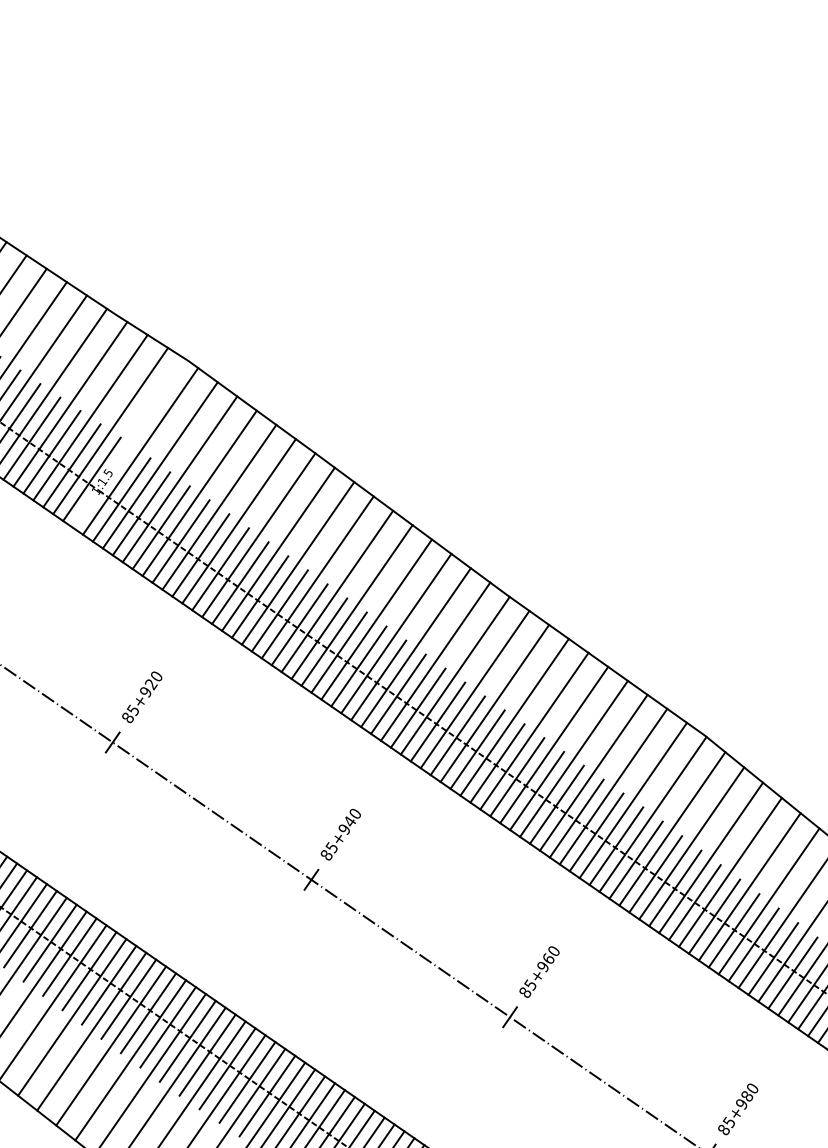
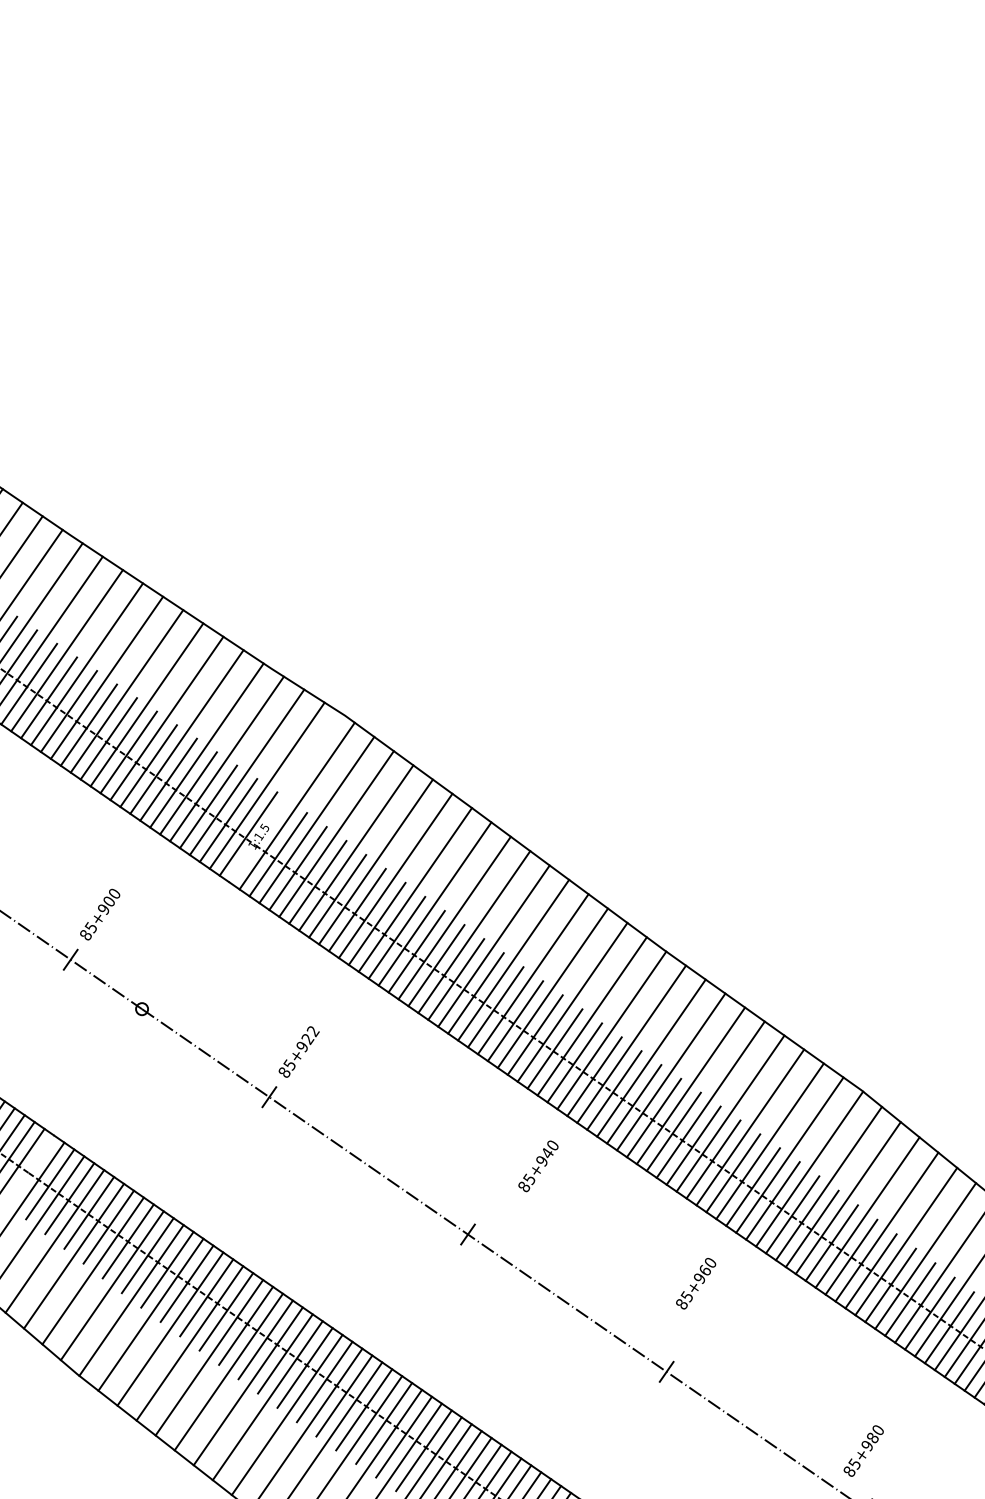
text: (155, 676) -> (312, 1031), 85+920 -> 85+922
text: (340, 834) -> (538, 1166), moved
text: (539, 971) -> (696, 1283), moved
text: (737, 1108) -> (863, 1450), moved

